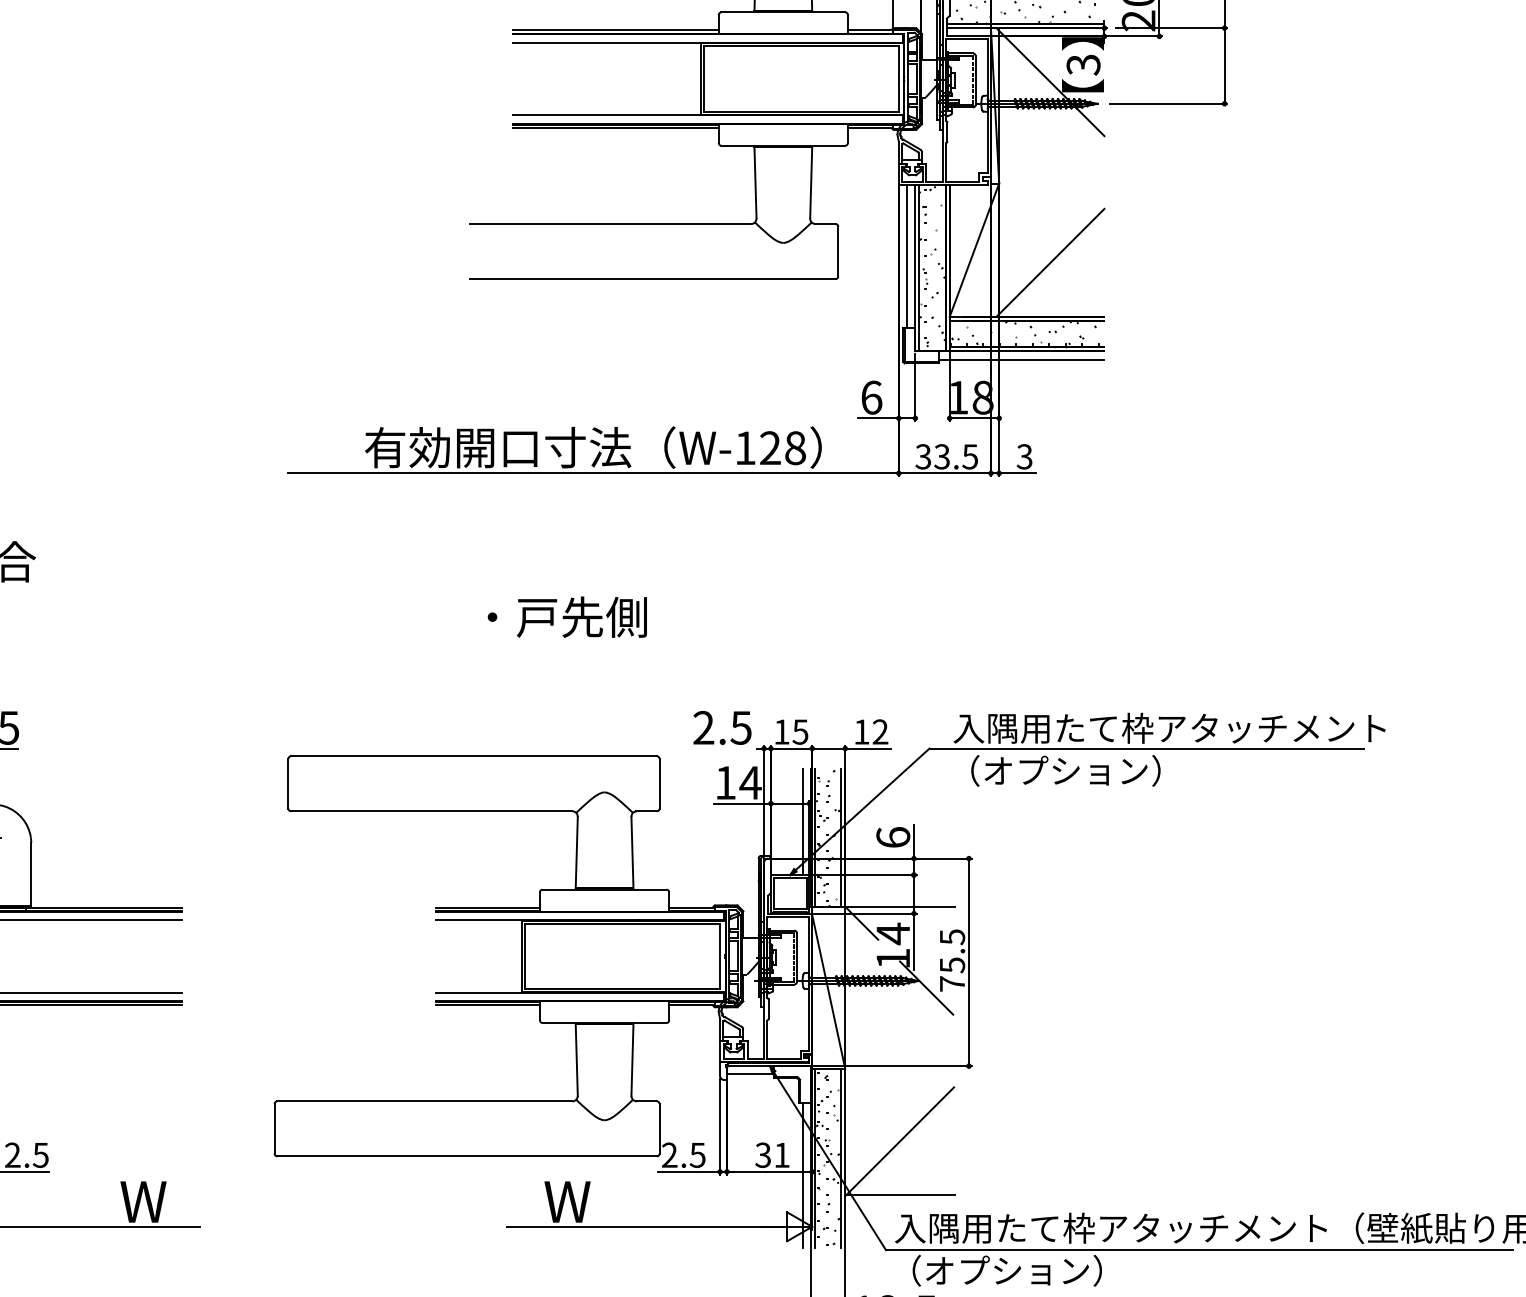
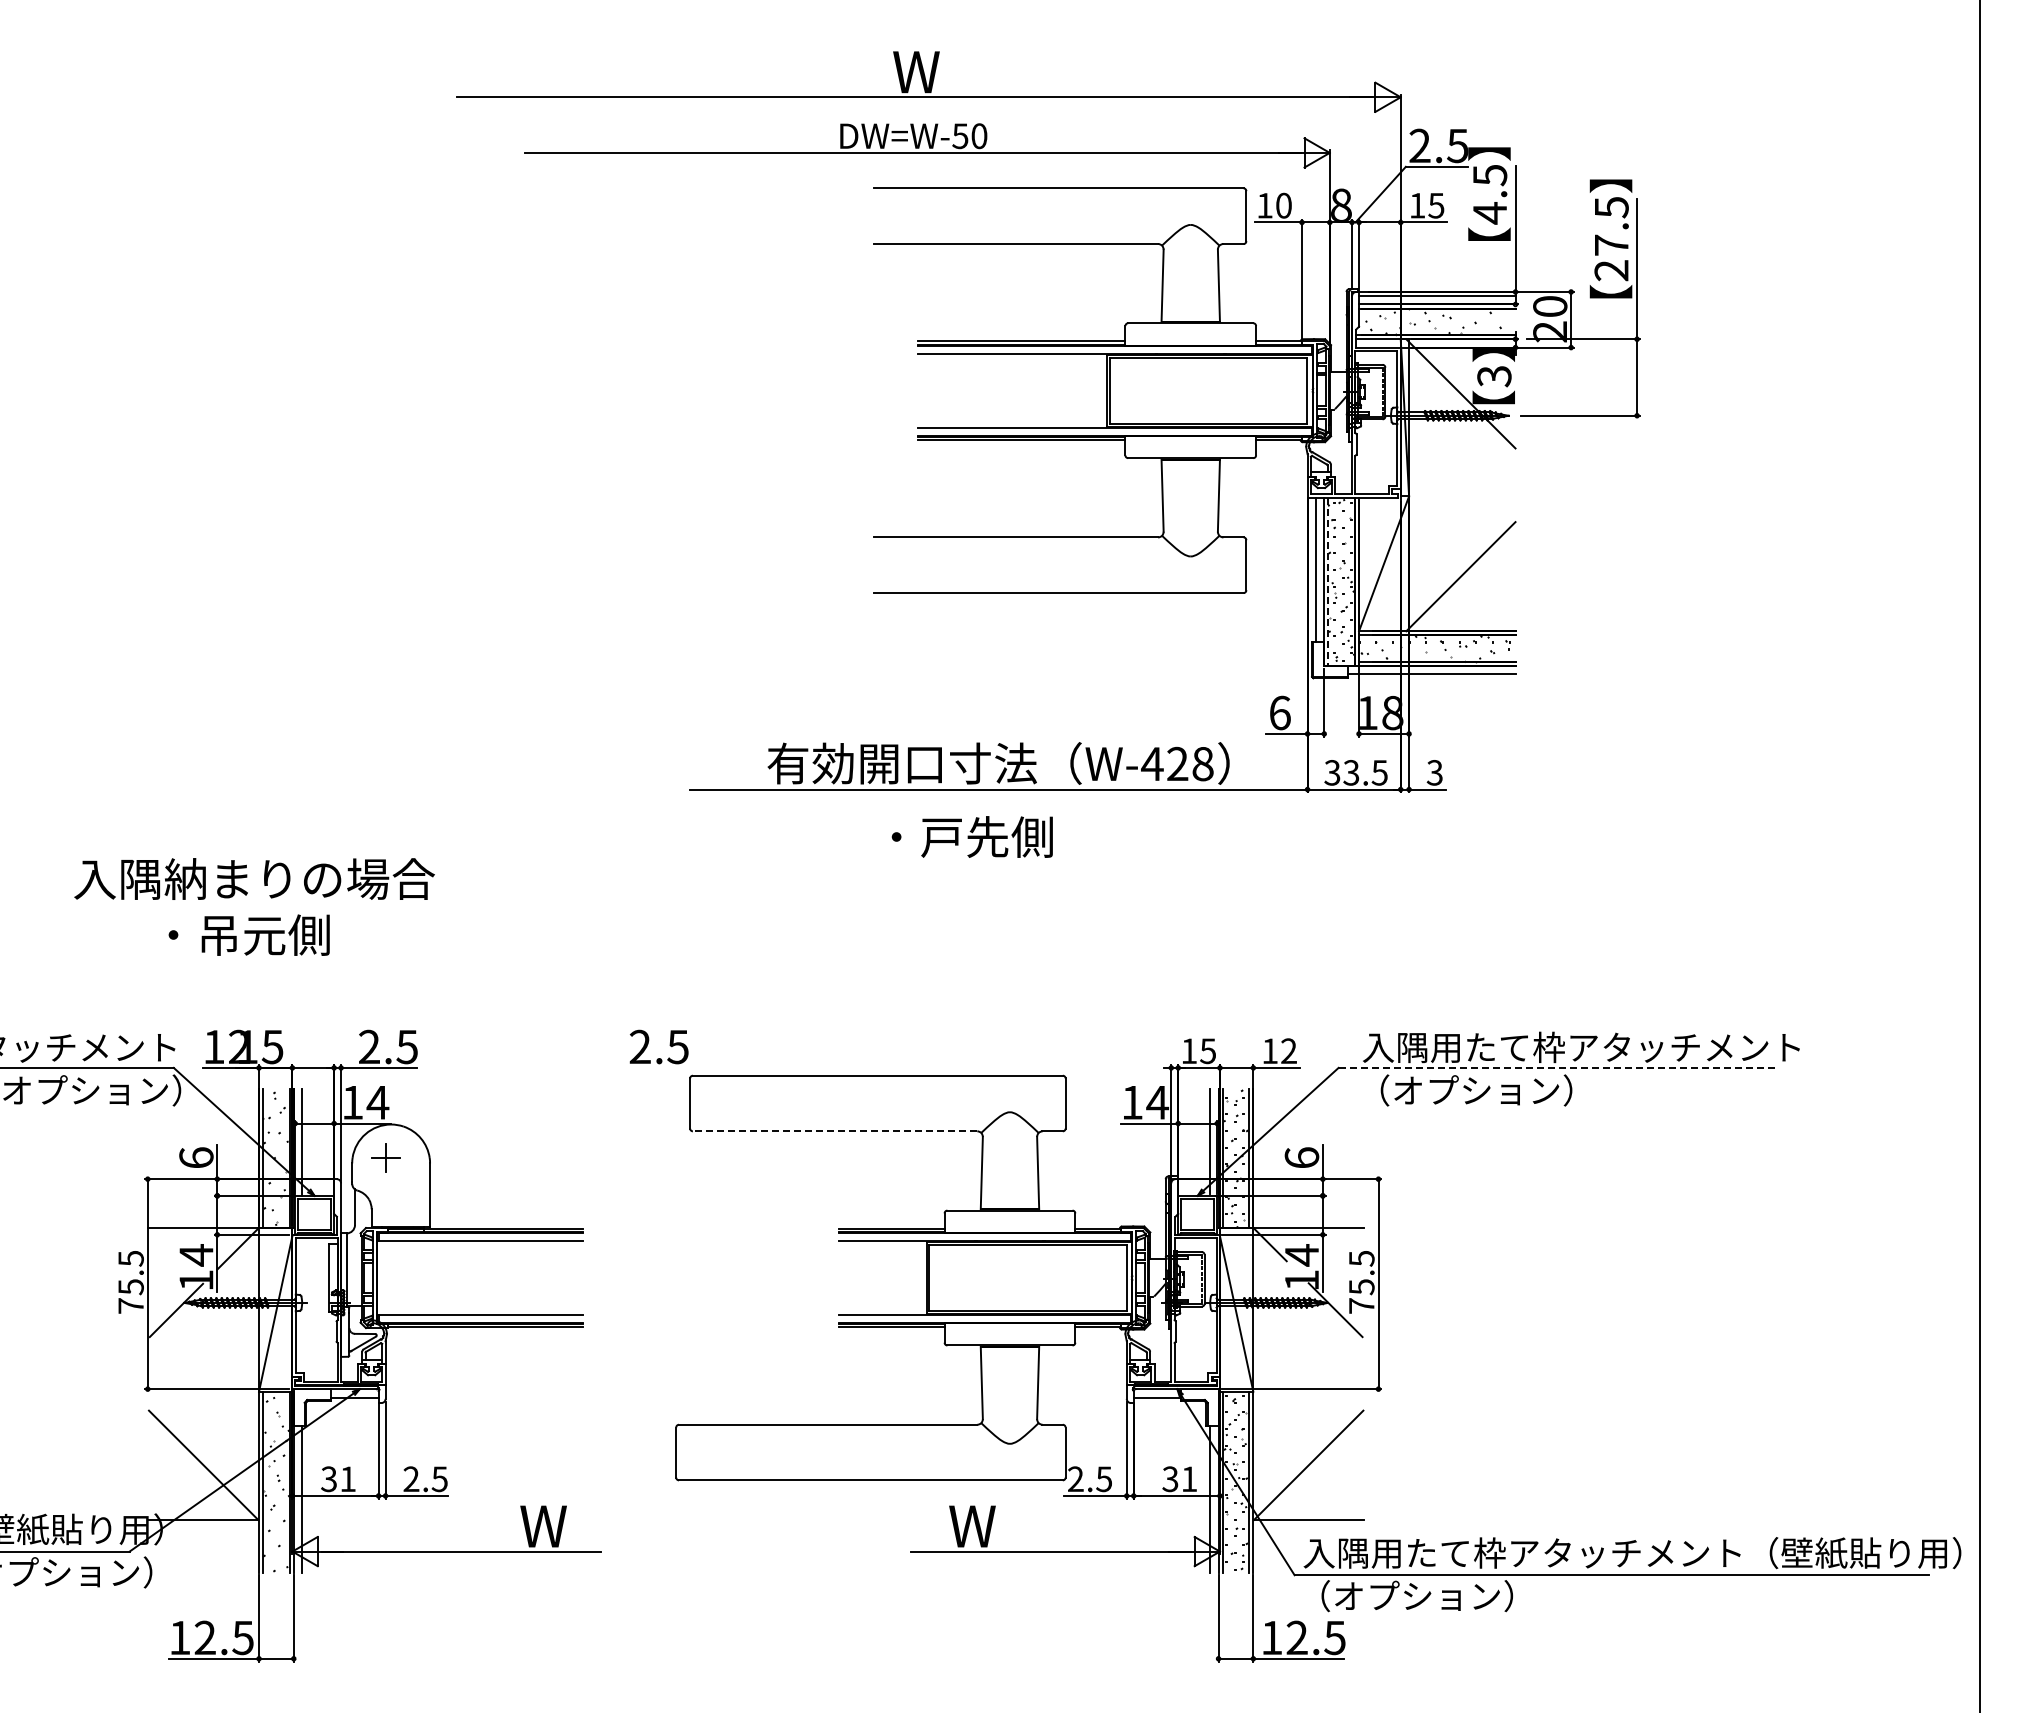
line: (919, 268) -> (1328, 582), solid -> dashed
text: (745, 447) -> (1152, 763), W-128 -> W-428
text: (566, 616) -> (971, 836), moved
text: (721, 727) -> (658, 1046), moved
line: (1146, 748) -> (1558, 1067), solid -> dashed
line: (431, 811) -> (834, 1131), solid -> dashed

